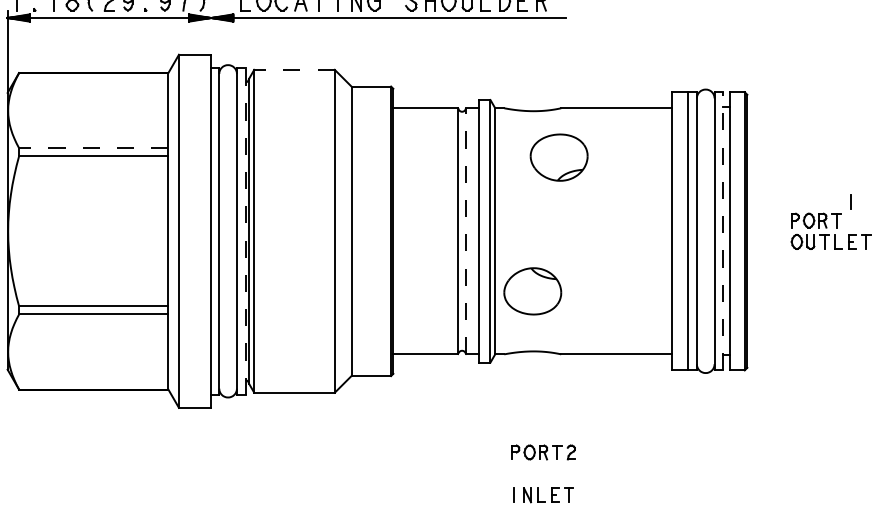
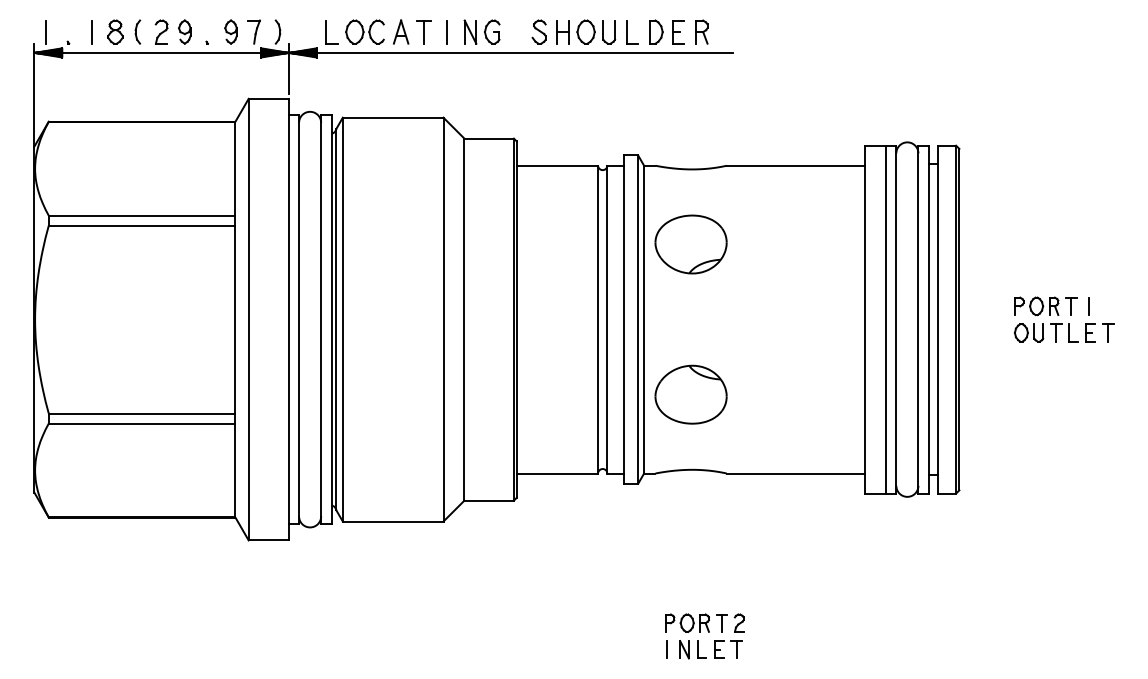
line: (210, 30) -> (288, 68), added
line: (293, 69) -> (392, 117), dashed -> solid
line: (93, 148) -> (141, 215), dashed -> solid
part: (558, 157) -> (690, 244), moved
line: (850, 202) -> (1088, 306), moved
line: (245, 231) -> (331, 319), dashed -> solid
line: (465, 231) -> (607, 319), dashed -> solid
line: (723, 231) -> (929, 319), dashed -> solid
part: (543, 451) -> (704, 622), moved

